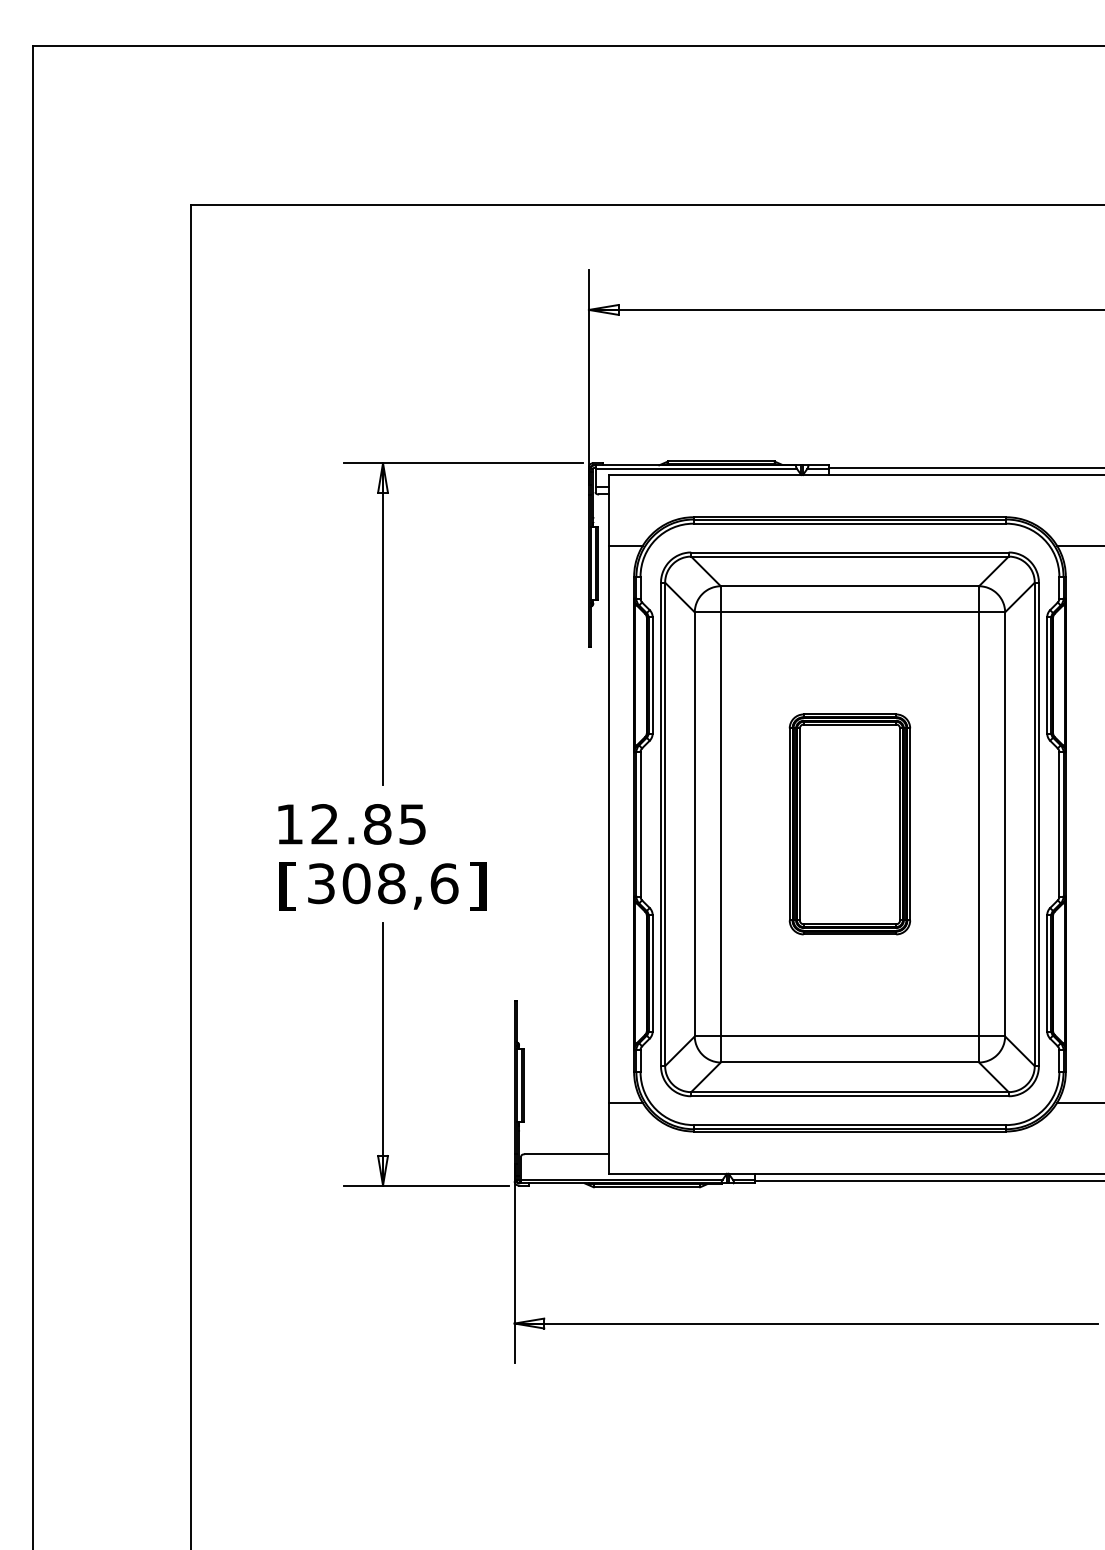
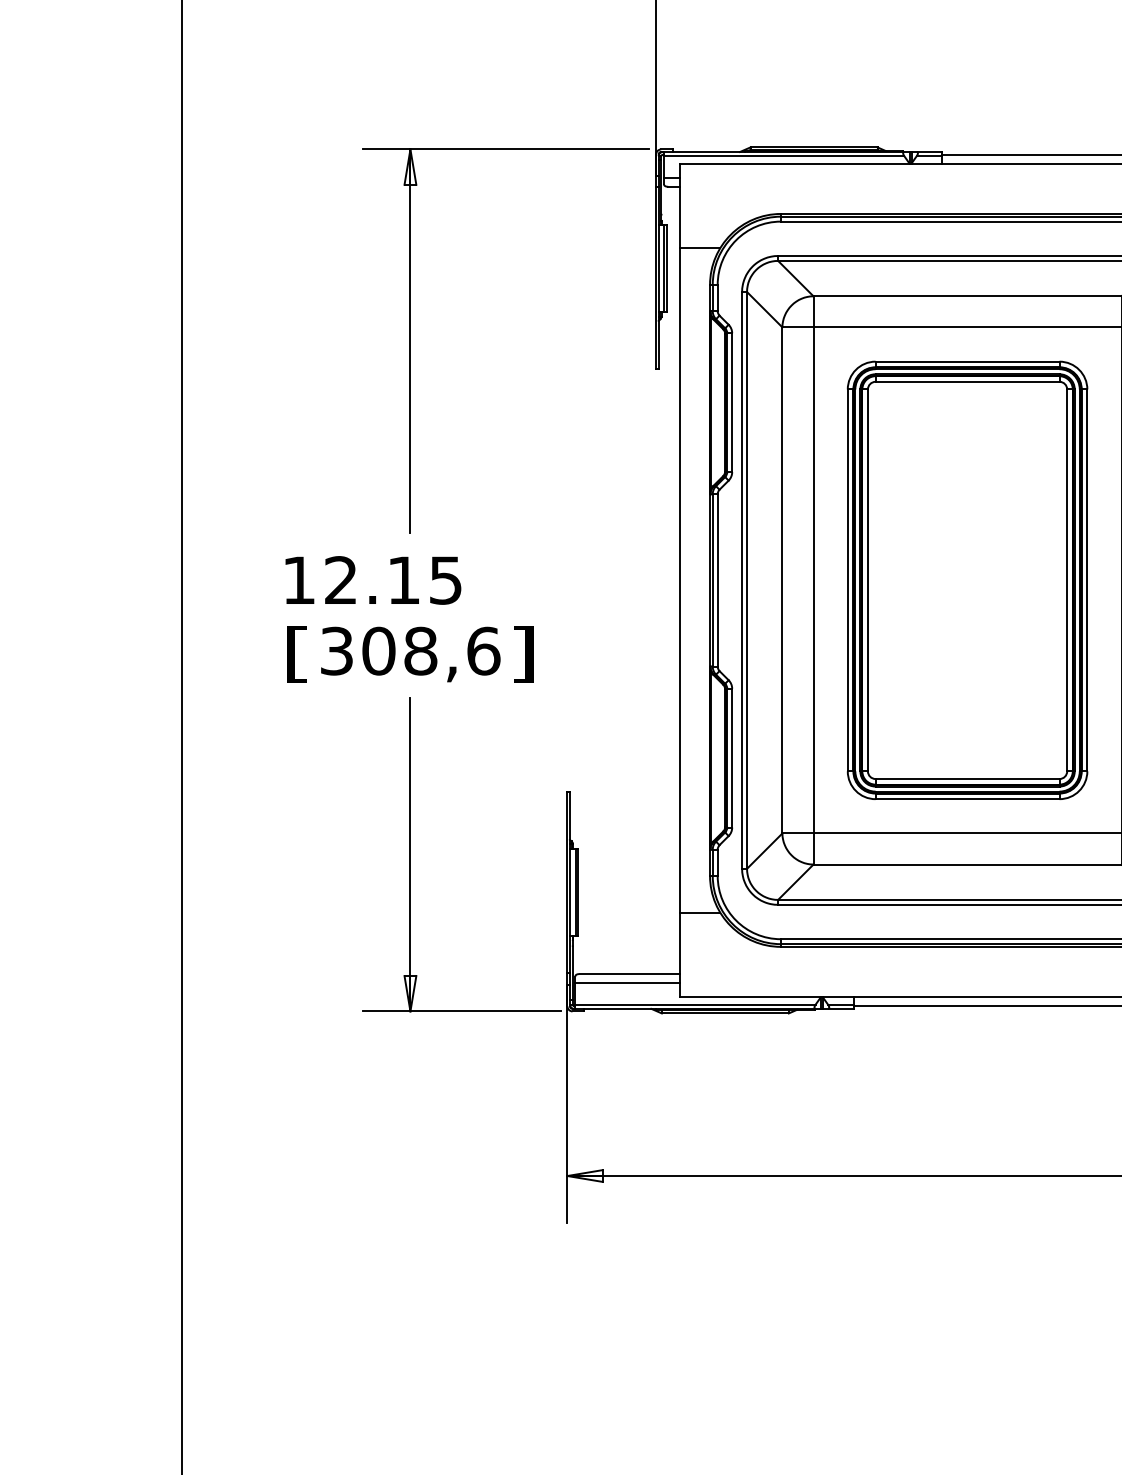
text: (377, 824) -> (403, 580), 12.85 -> 12.15
part: (849, 824) -> (967, 580), size x1.67
line: (564, 1162) -> (626, 983), added

